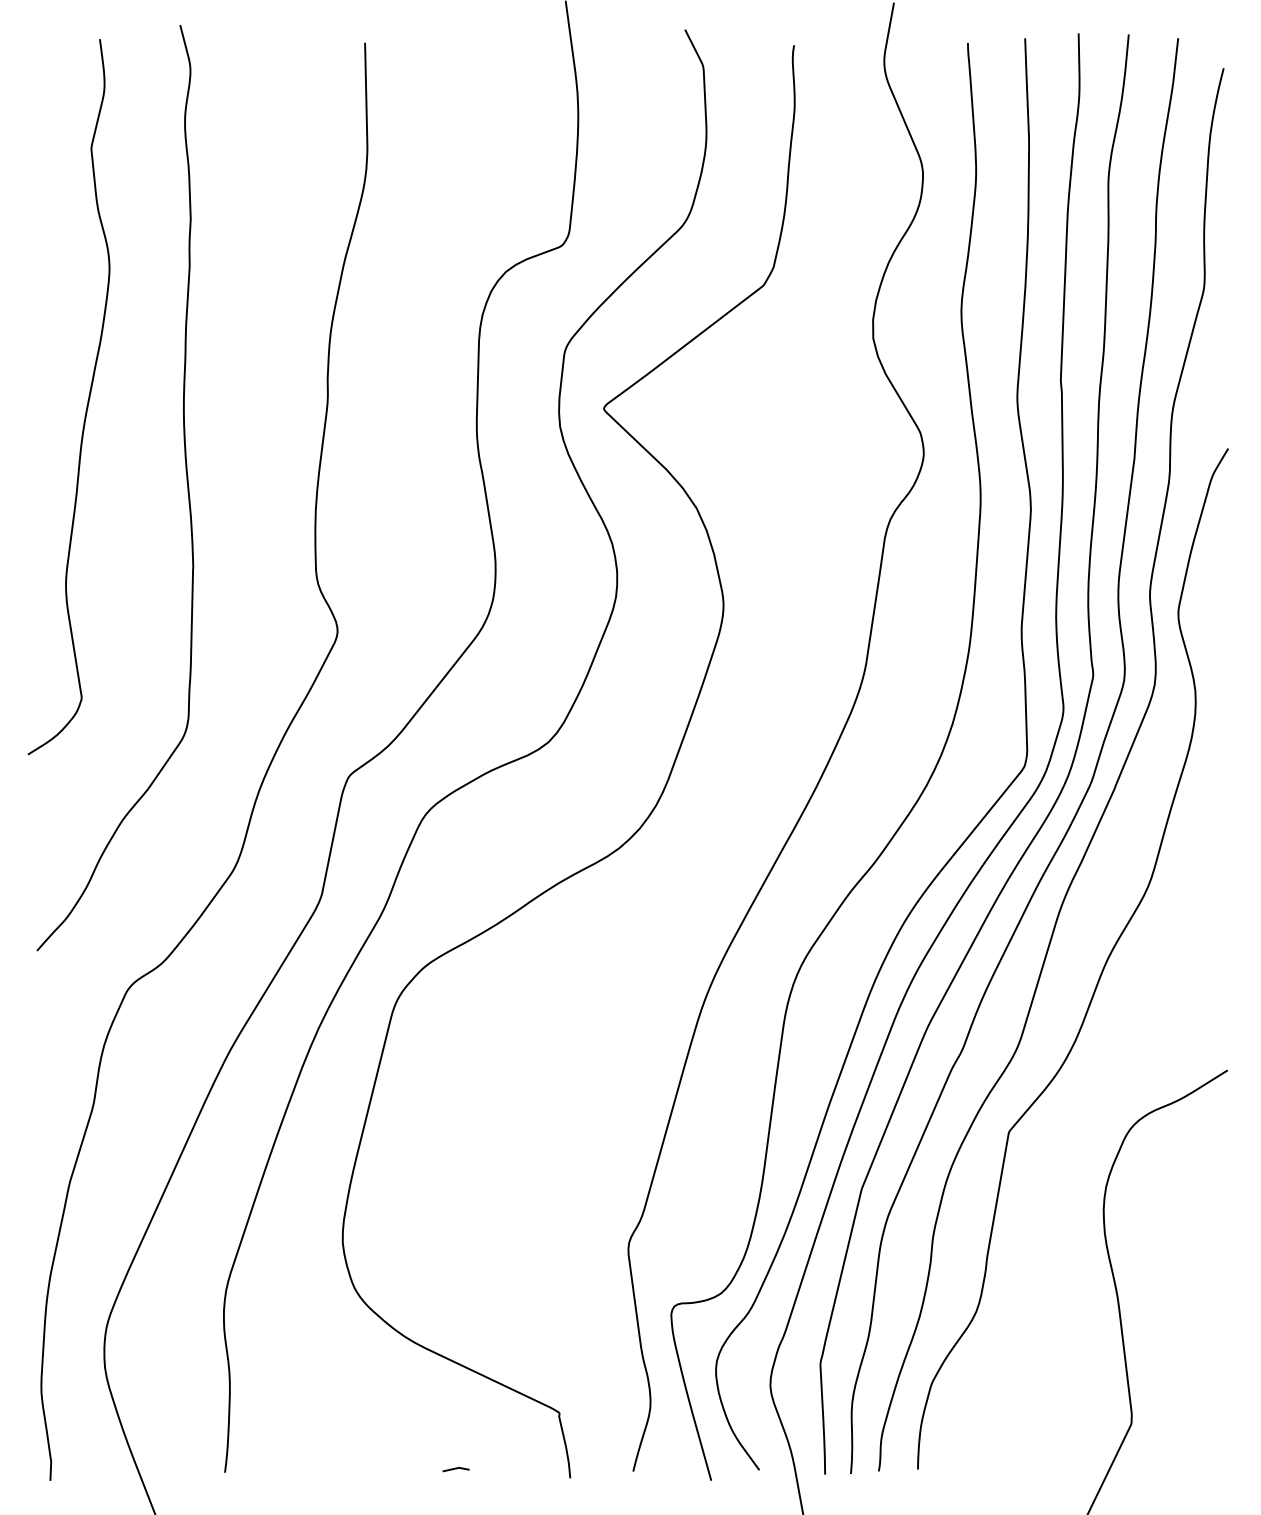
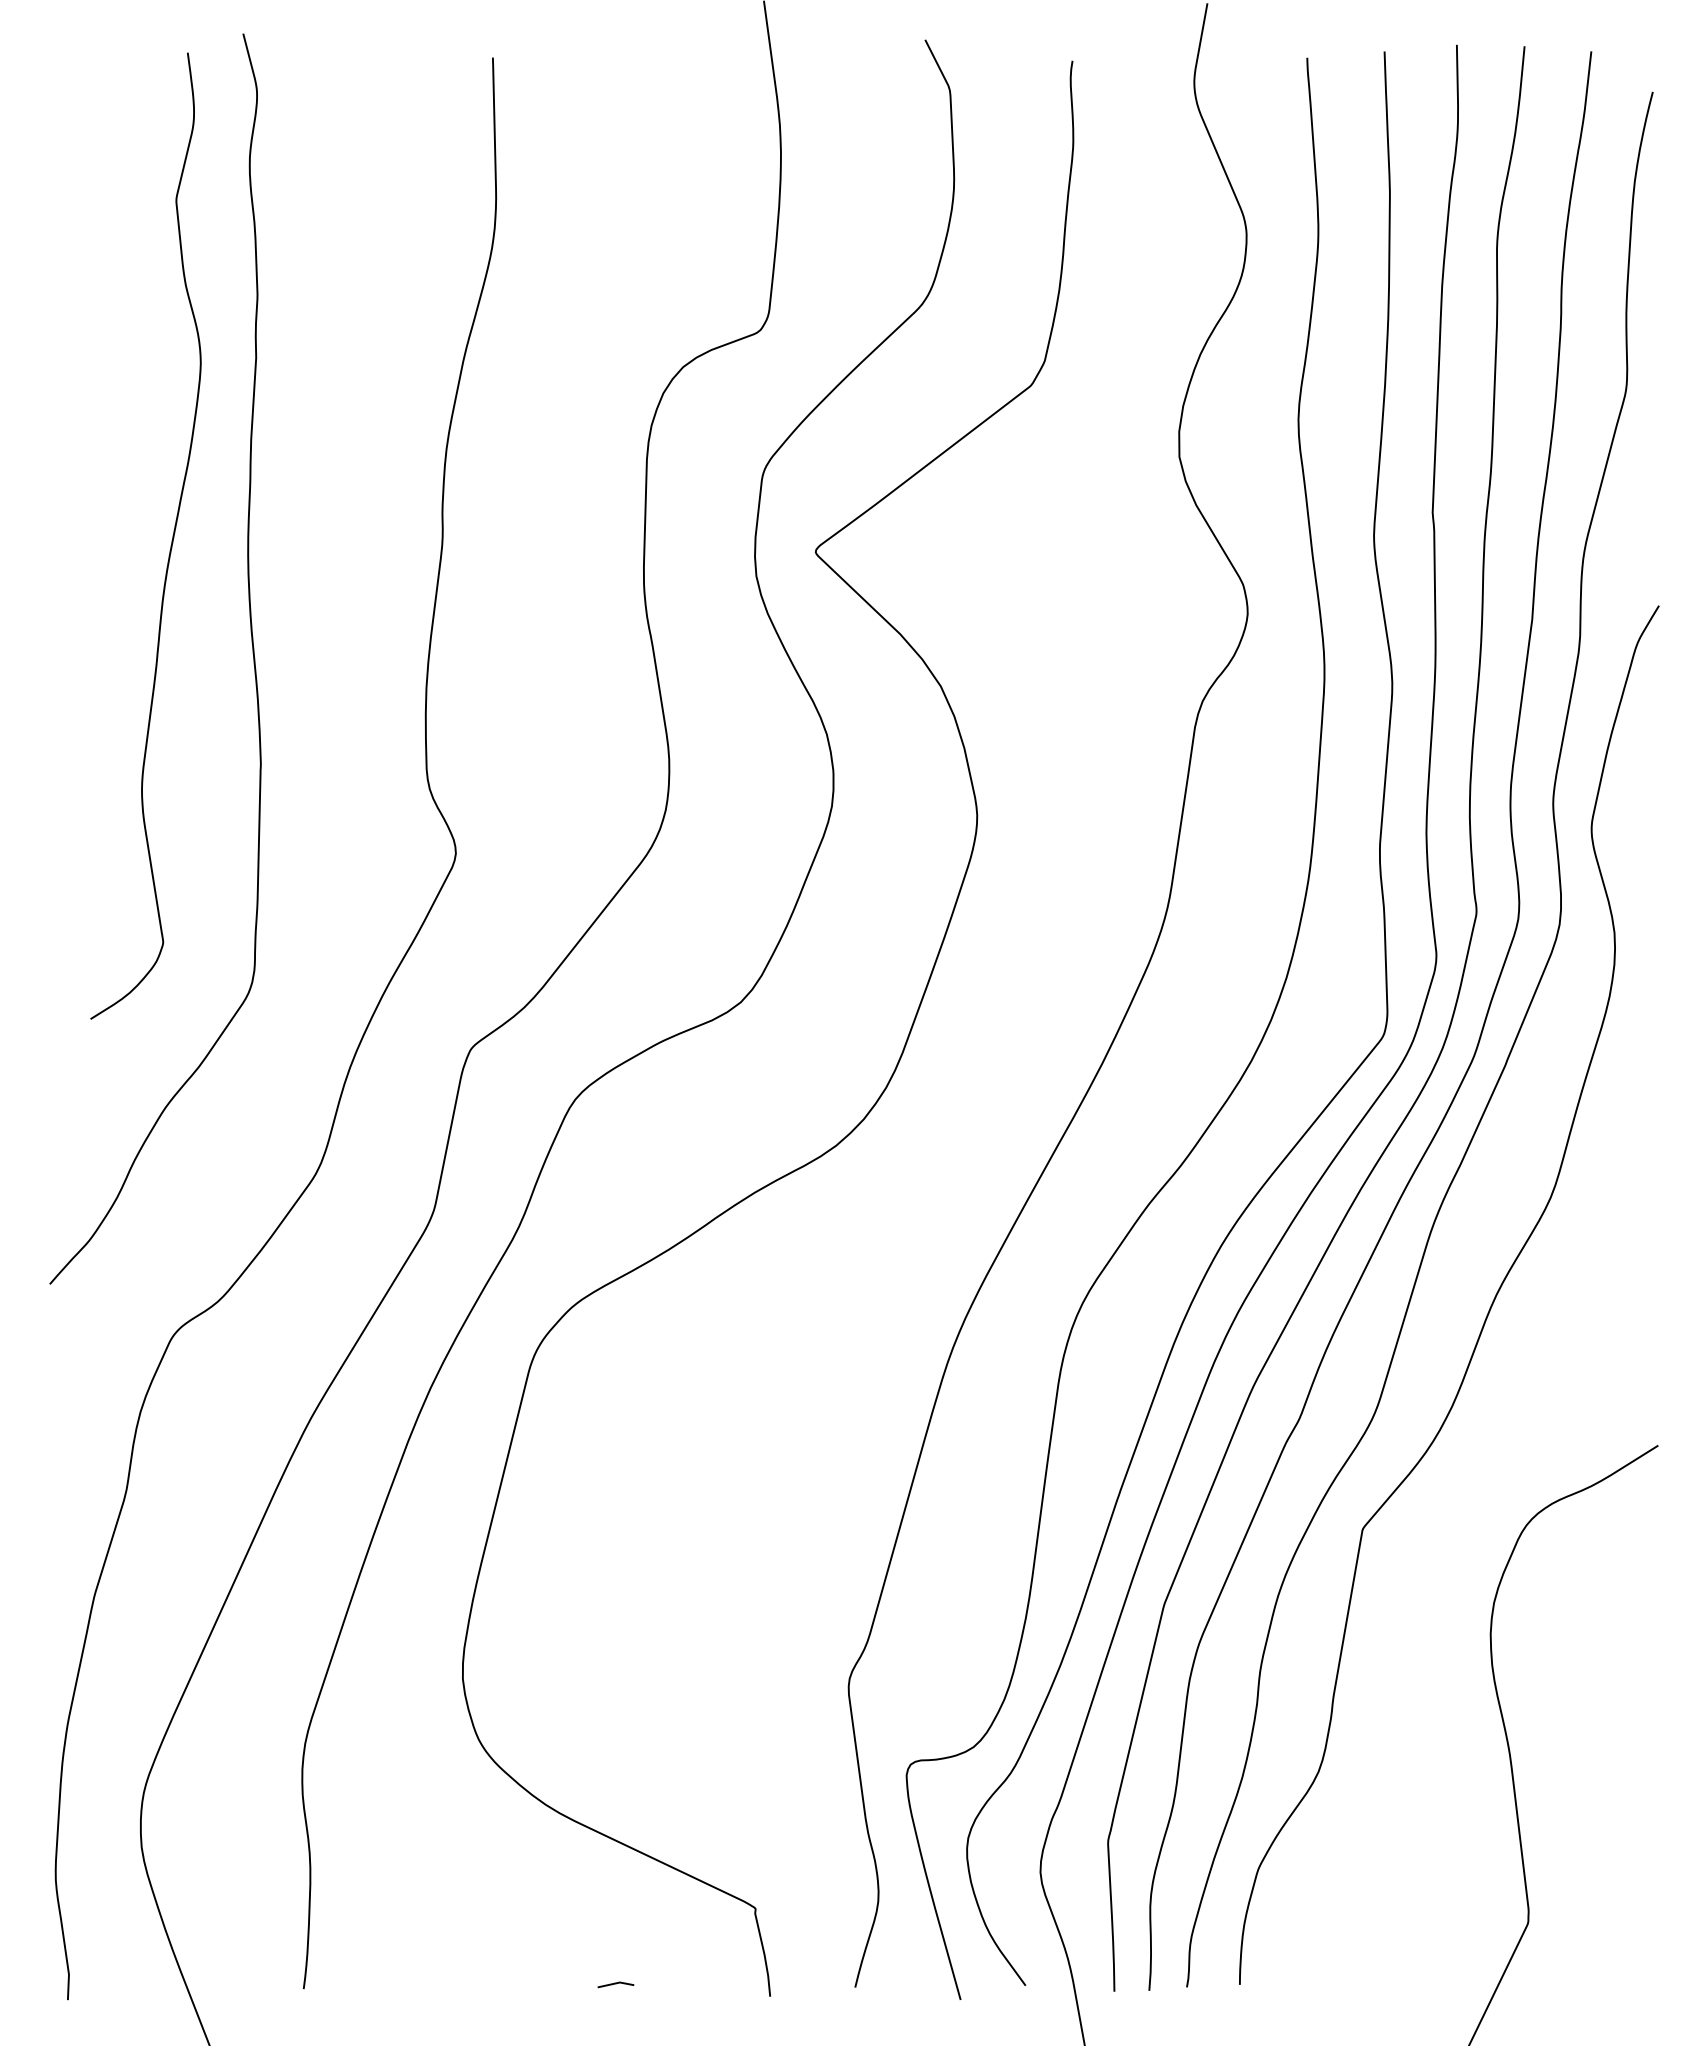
curve: (87, 400) -> (171, 540), moved

